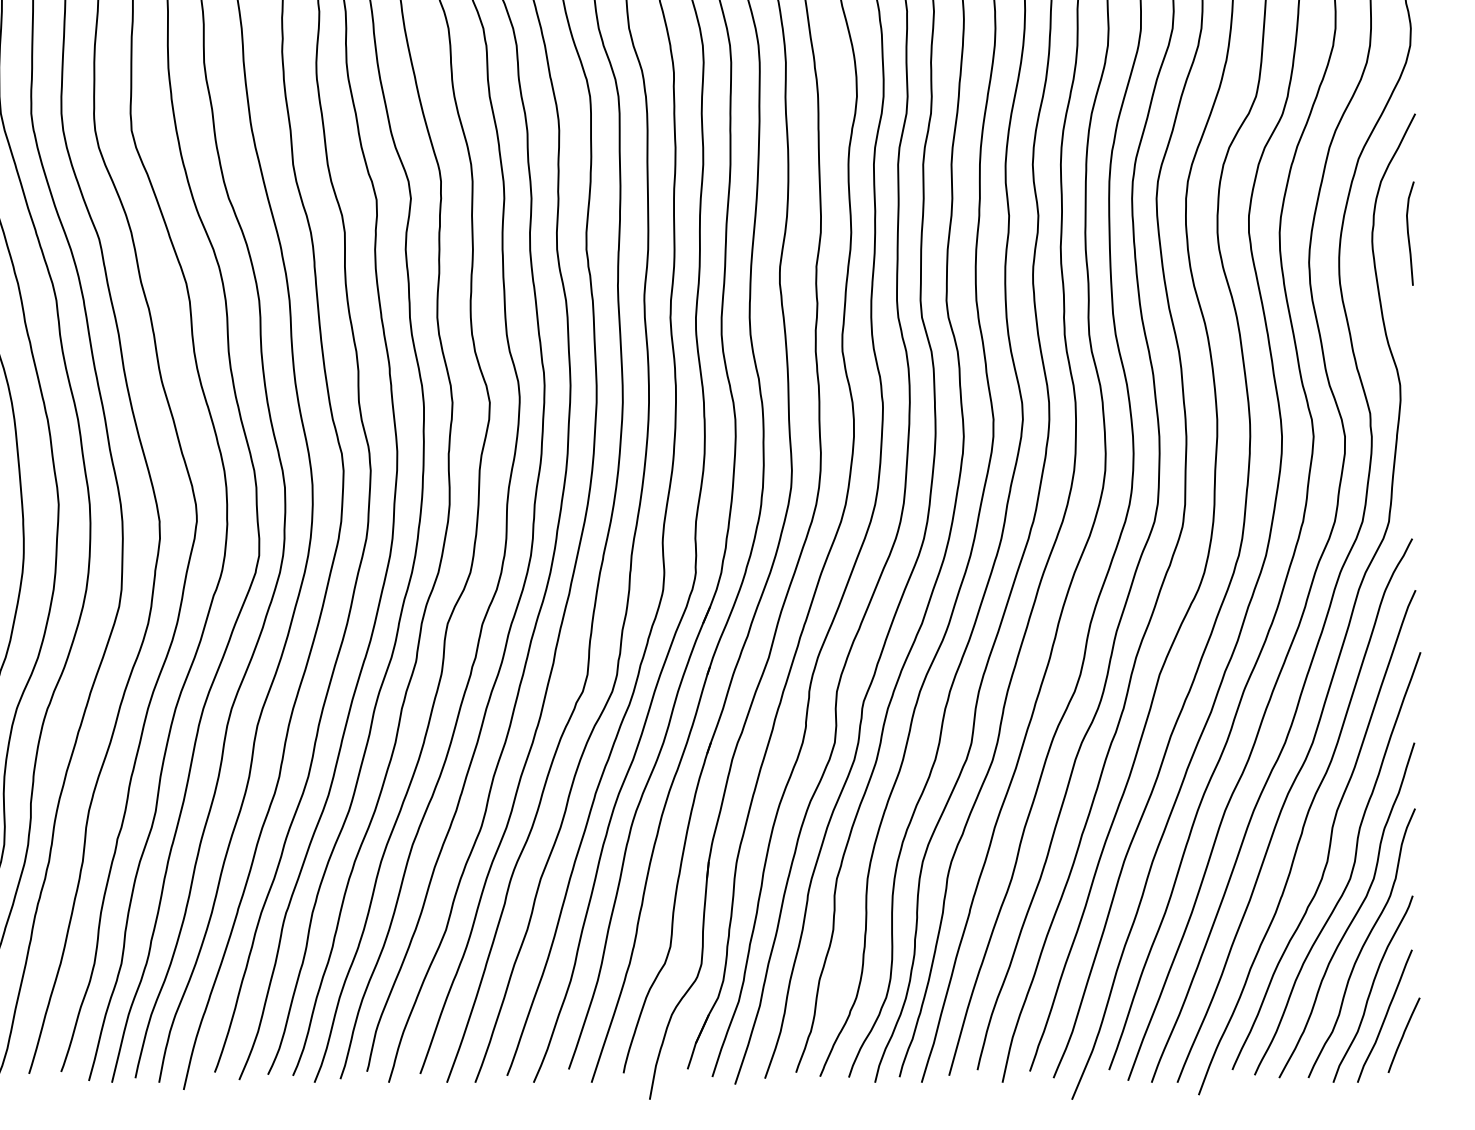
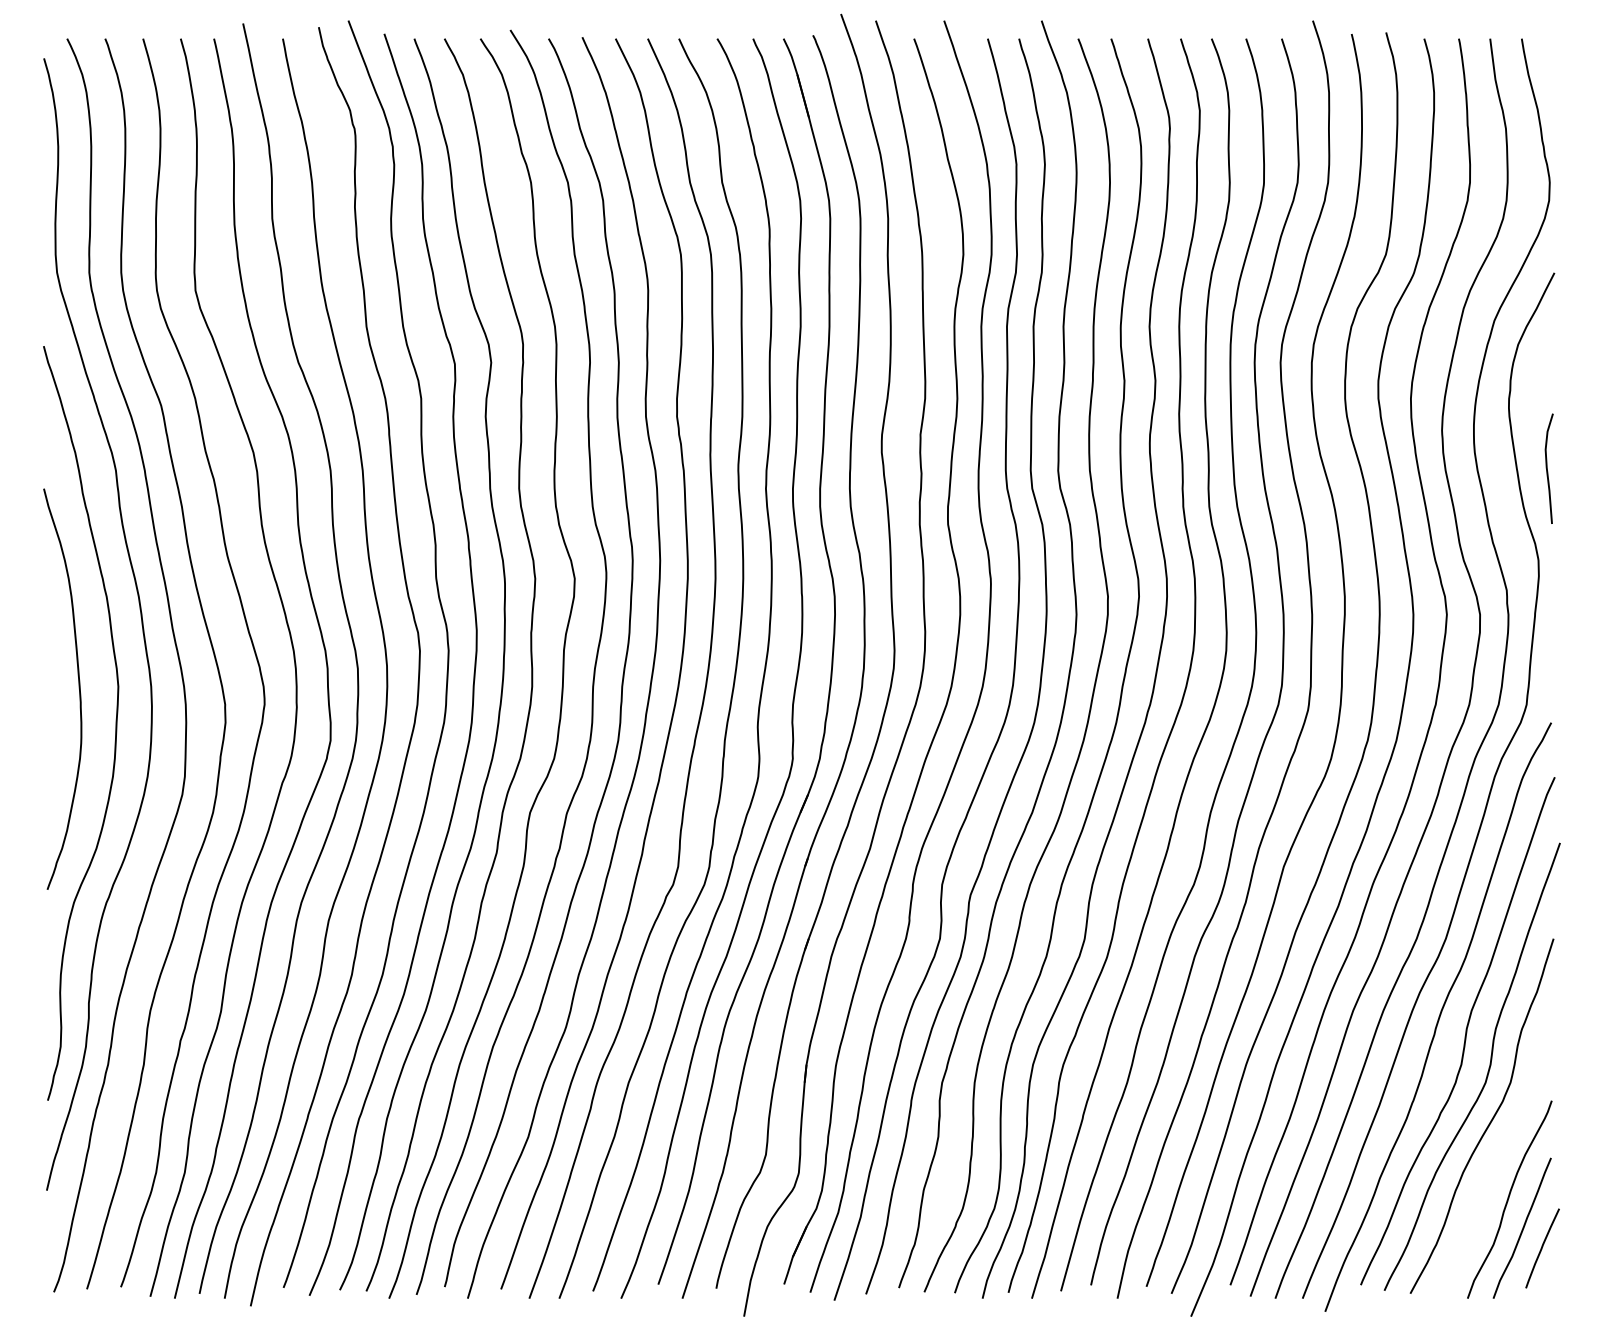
curve: (1408, 233) -> (1547, 468), moved
curve: (1363, 943) -> (1499, 1151), removed

